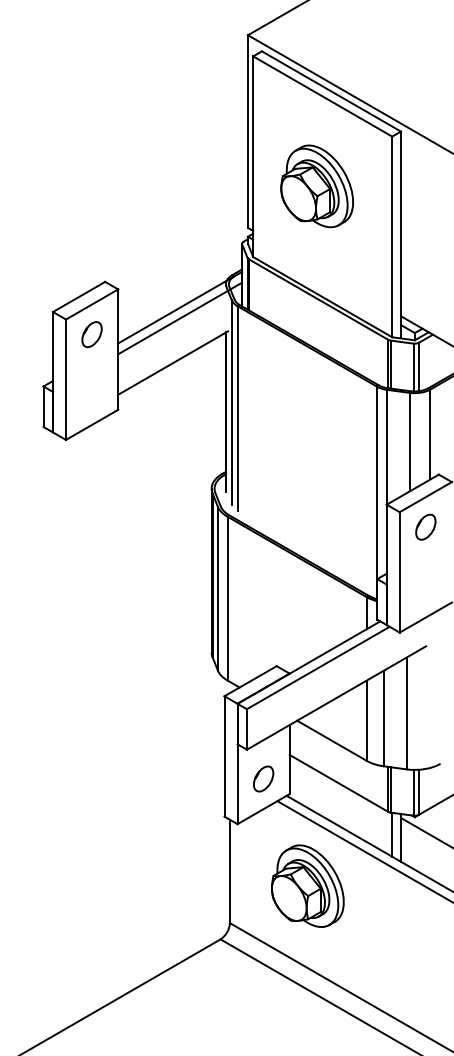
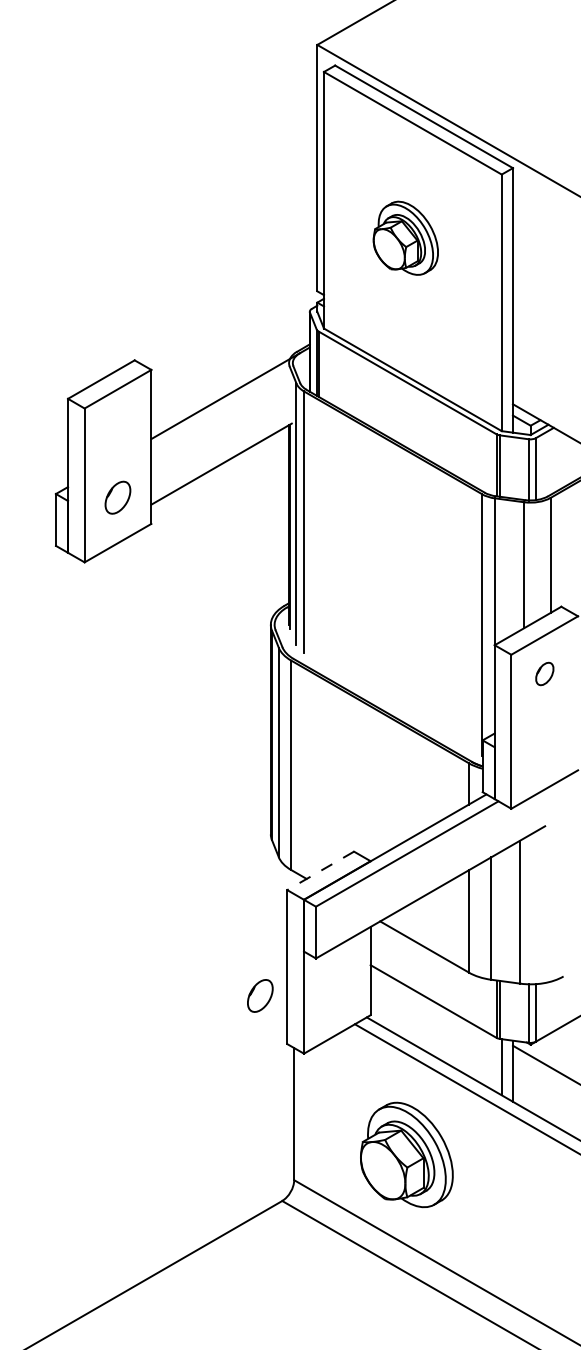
part: (316, 186) -> (405, 238), size x0.7
line: (180, 318) -> (230, 406), removed
part: (91, 334) -> (117, 497), moved
part: (425, 526) -> (544, 673), size x0.7
line: (250, 680) -> (320, 870), solid -> dashed
part: (263, 778) -> (260, 995), moved
part: (307, 885) -> (406, 1154), moved

